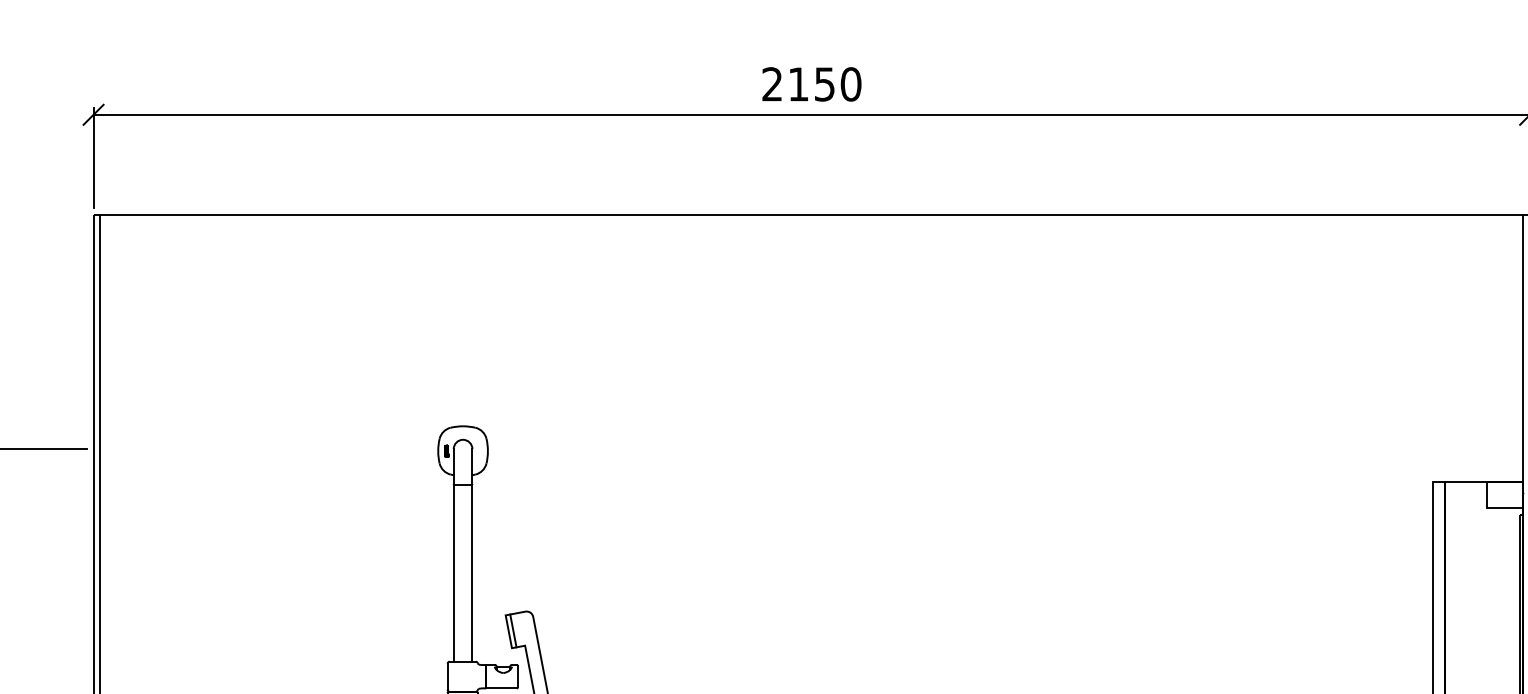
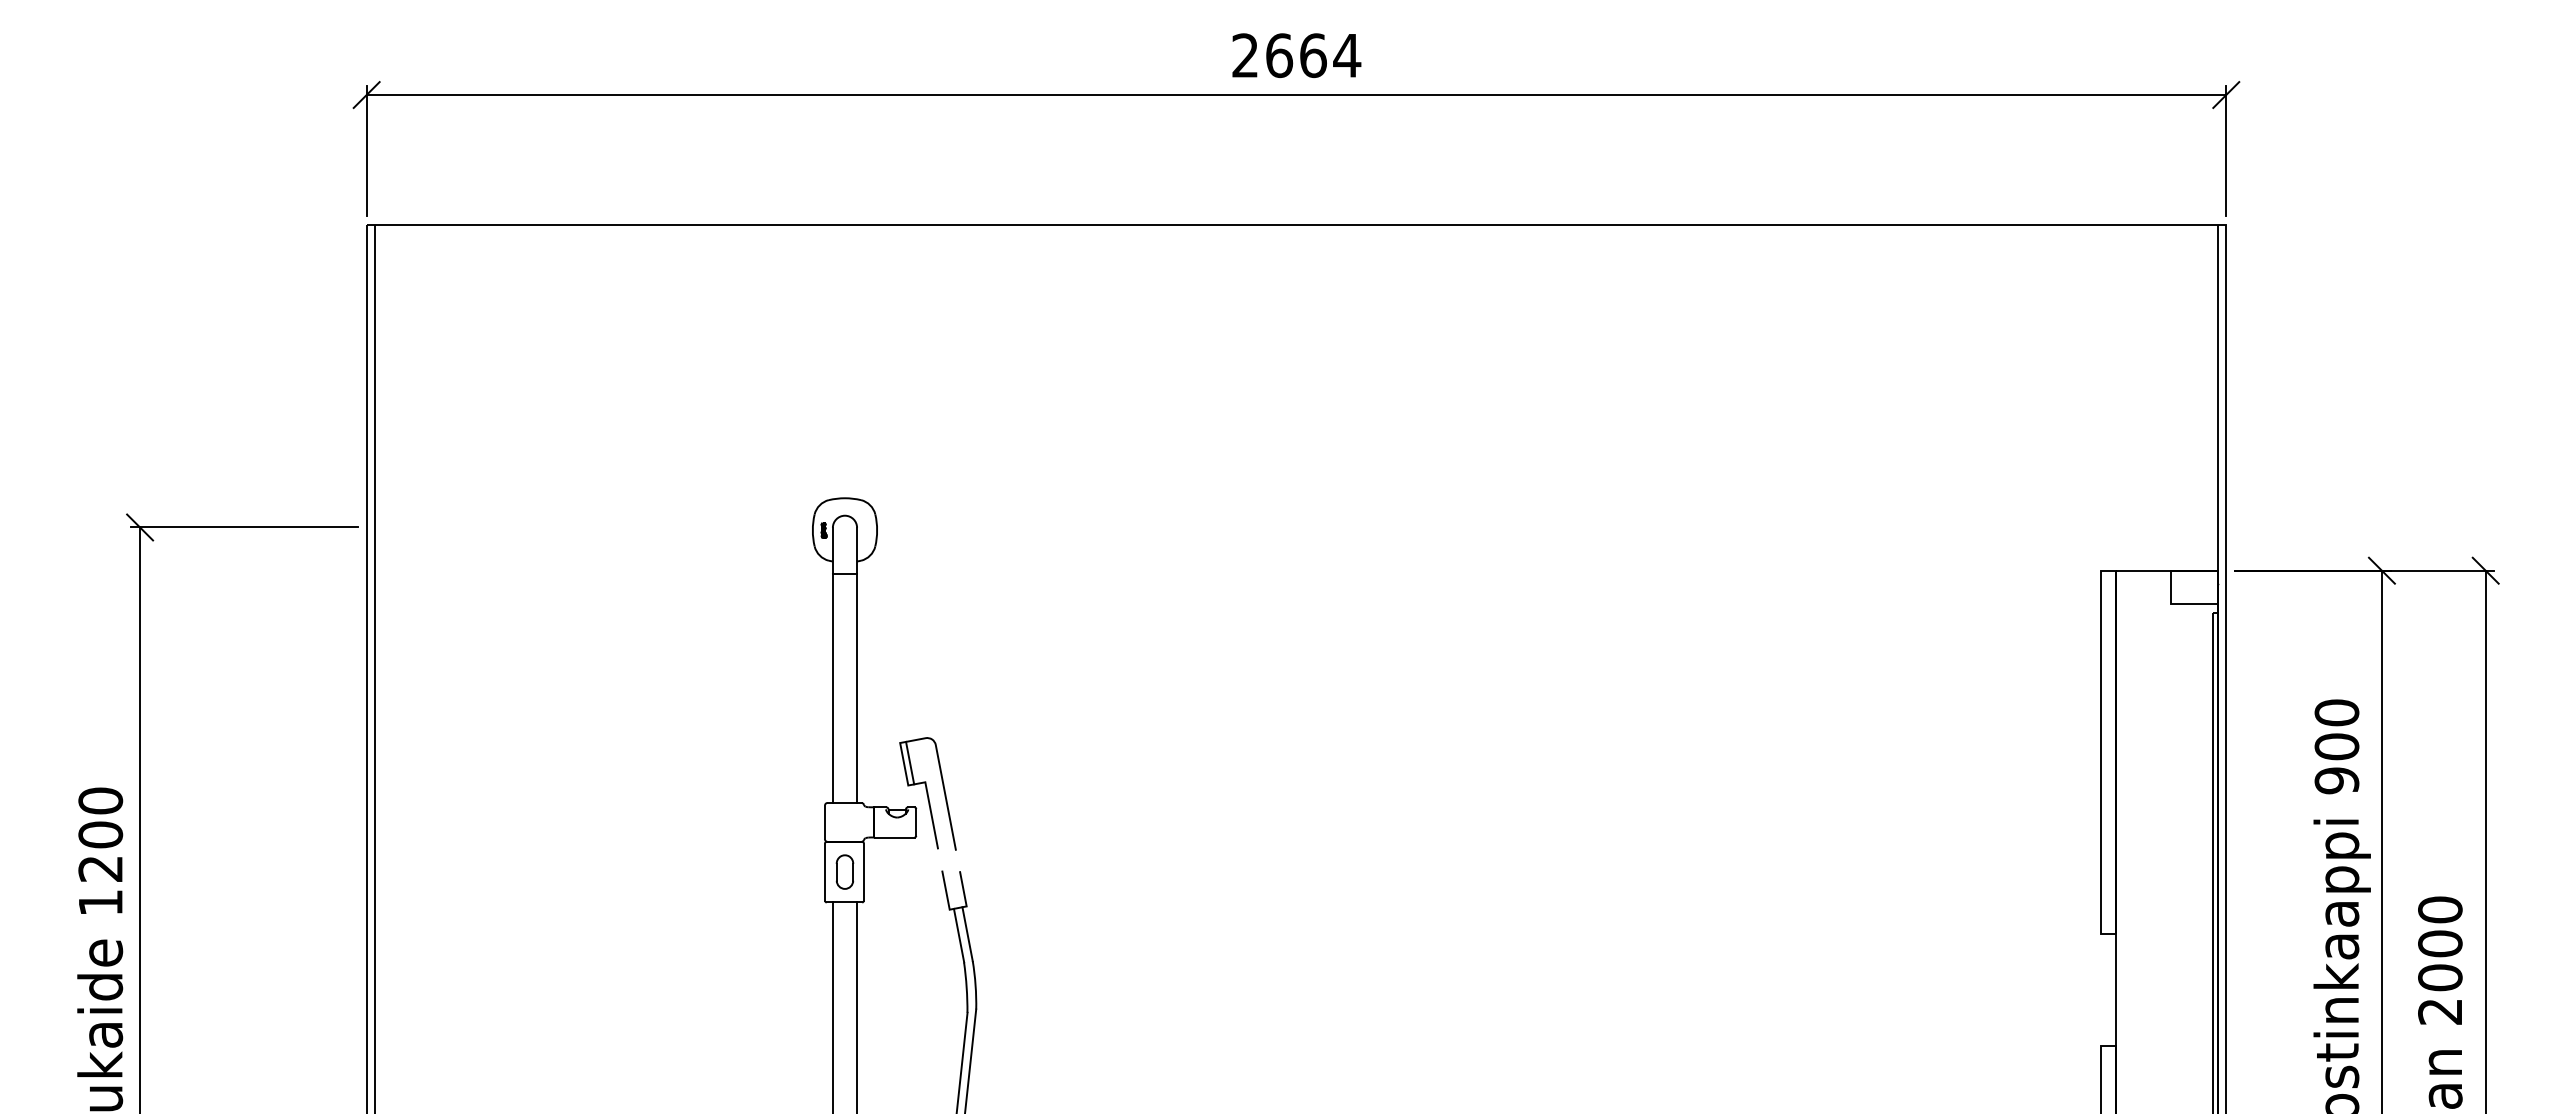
text: (825, 84) -> (1313, 55), 2150 -> 2664

